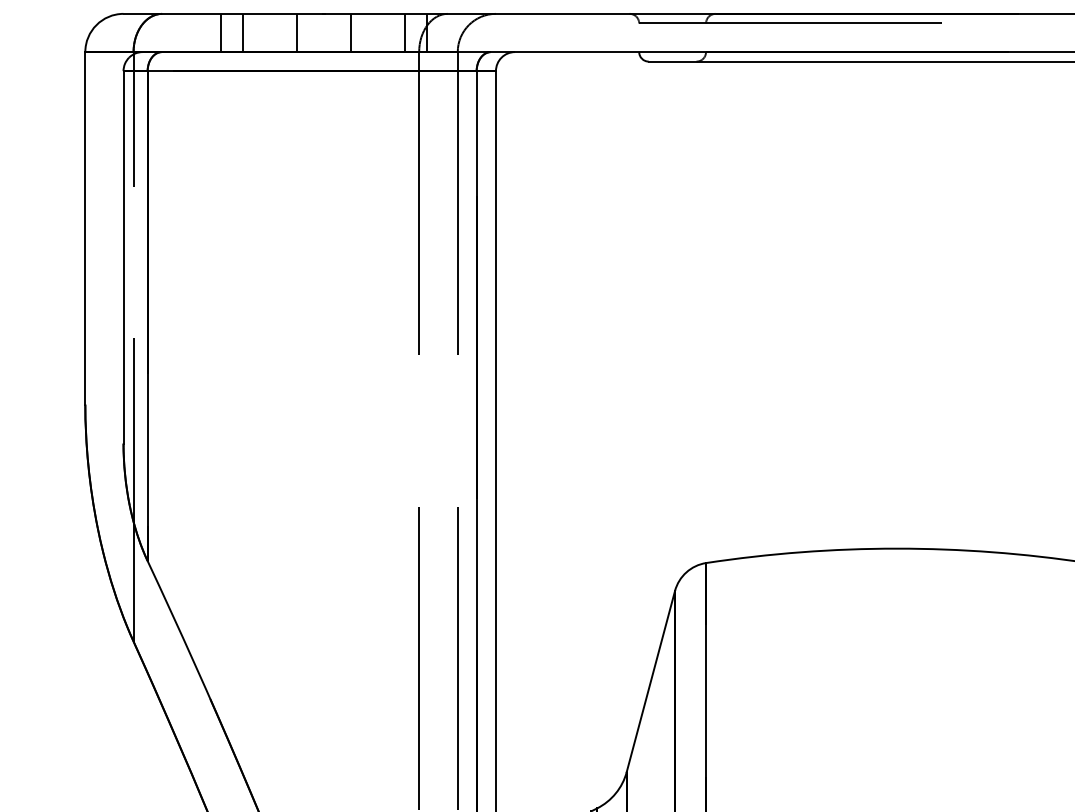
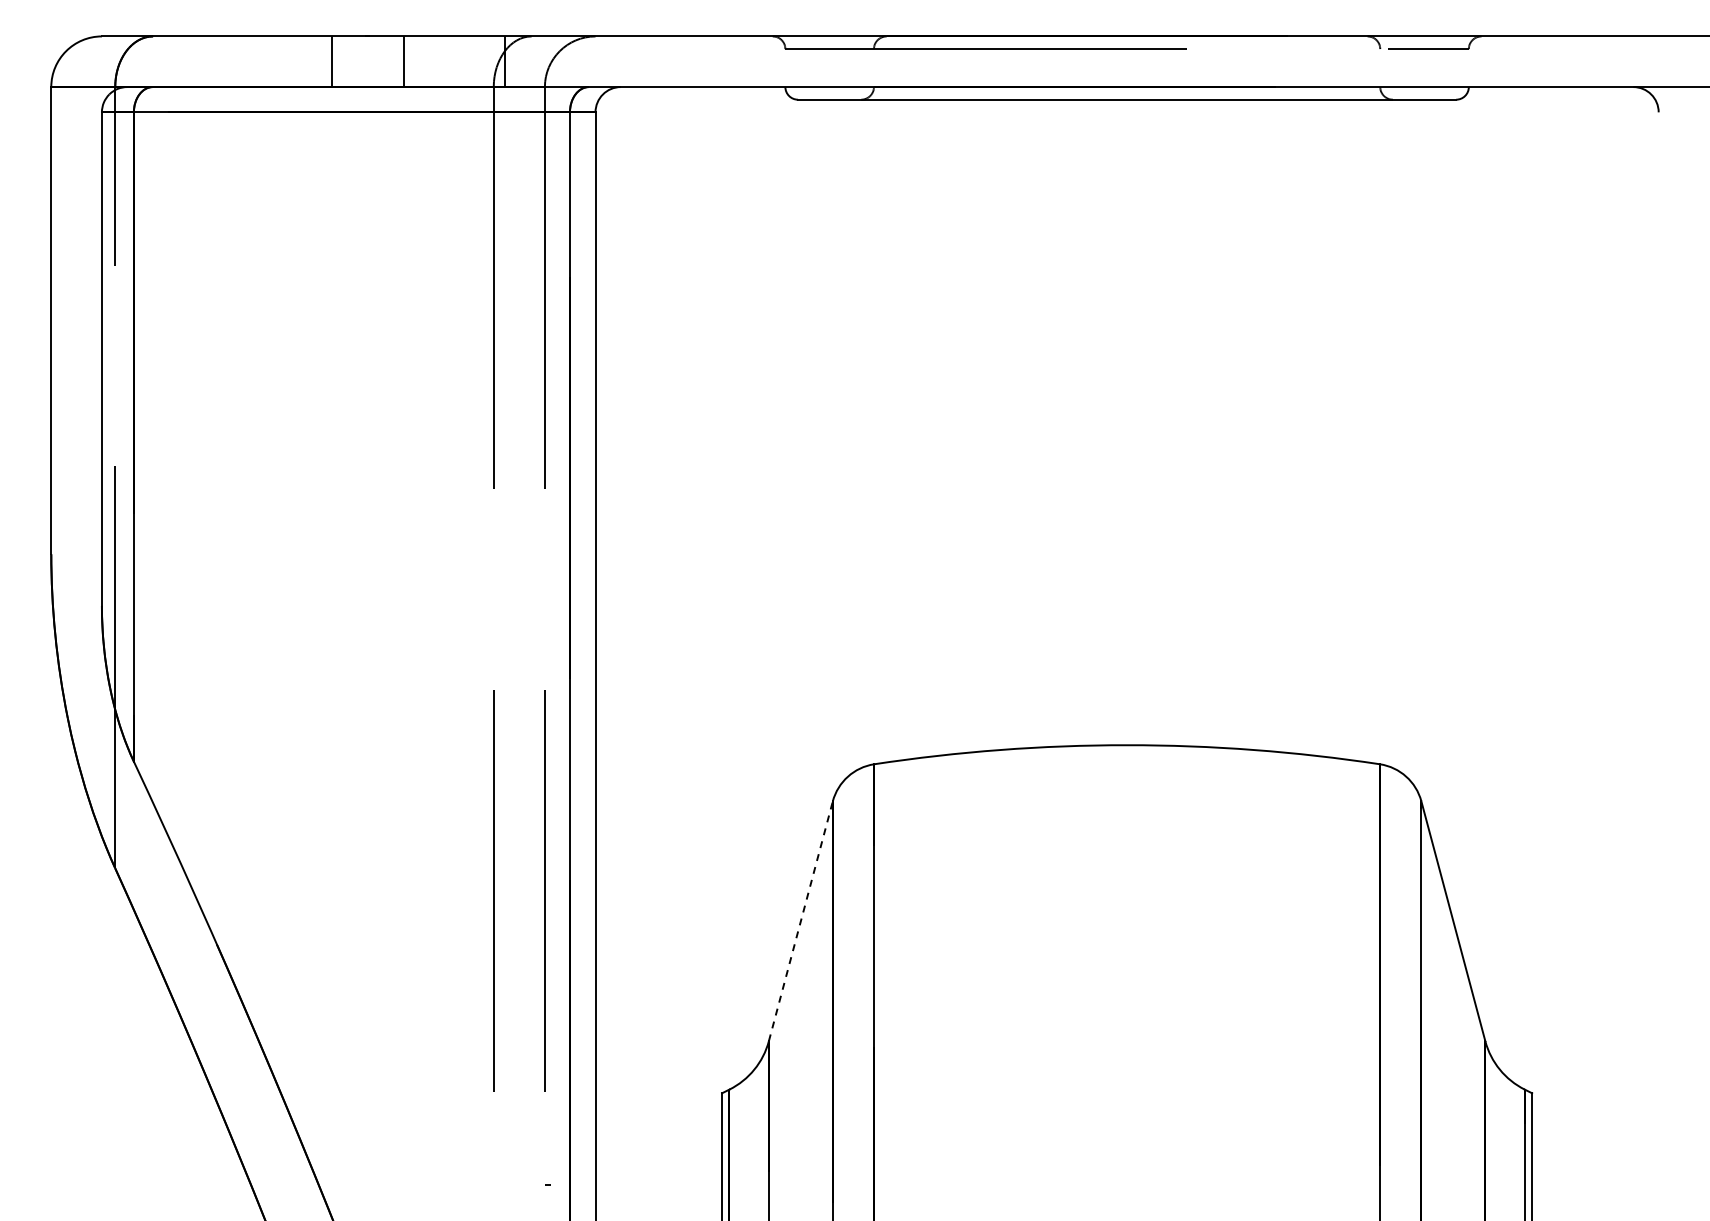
line: (220, 32) -> (230, 61), removed
line: (243, 32) -> (260, 61), removed
line: (405, 32) -> (475, 61), removed
line: (651, 680) -> (801, 920), solid -> dashed

